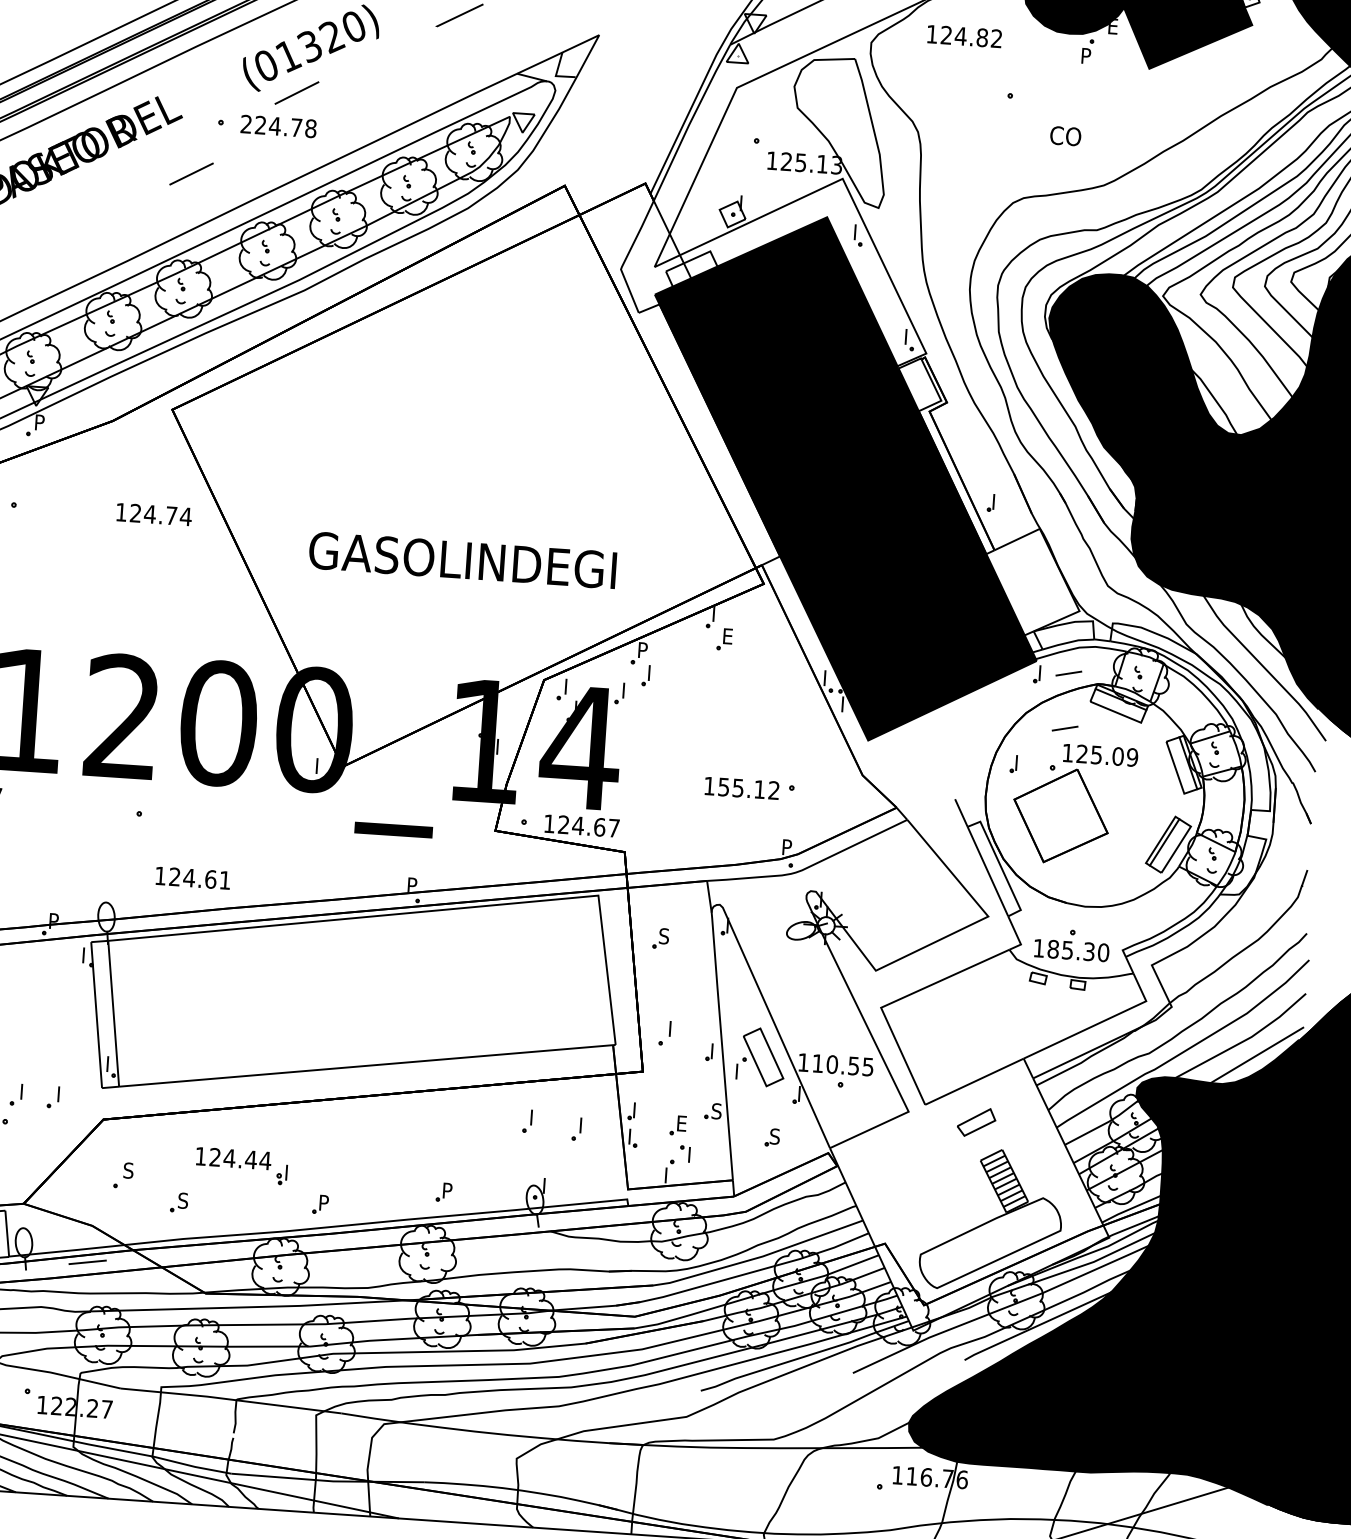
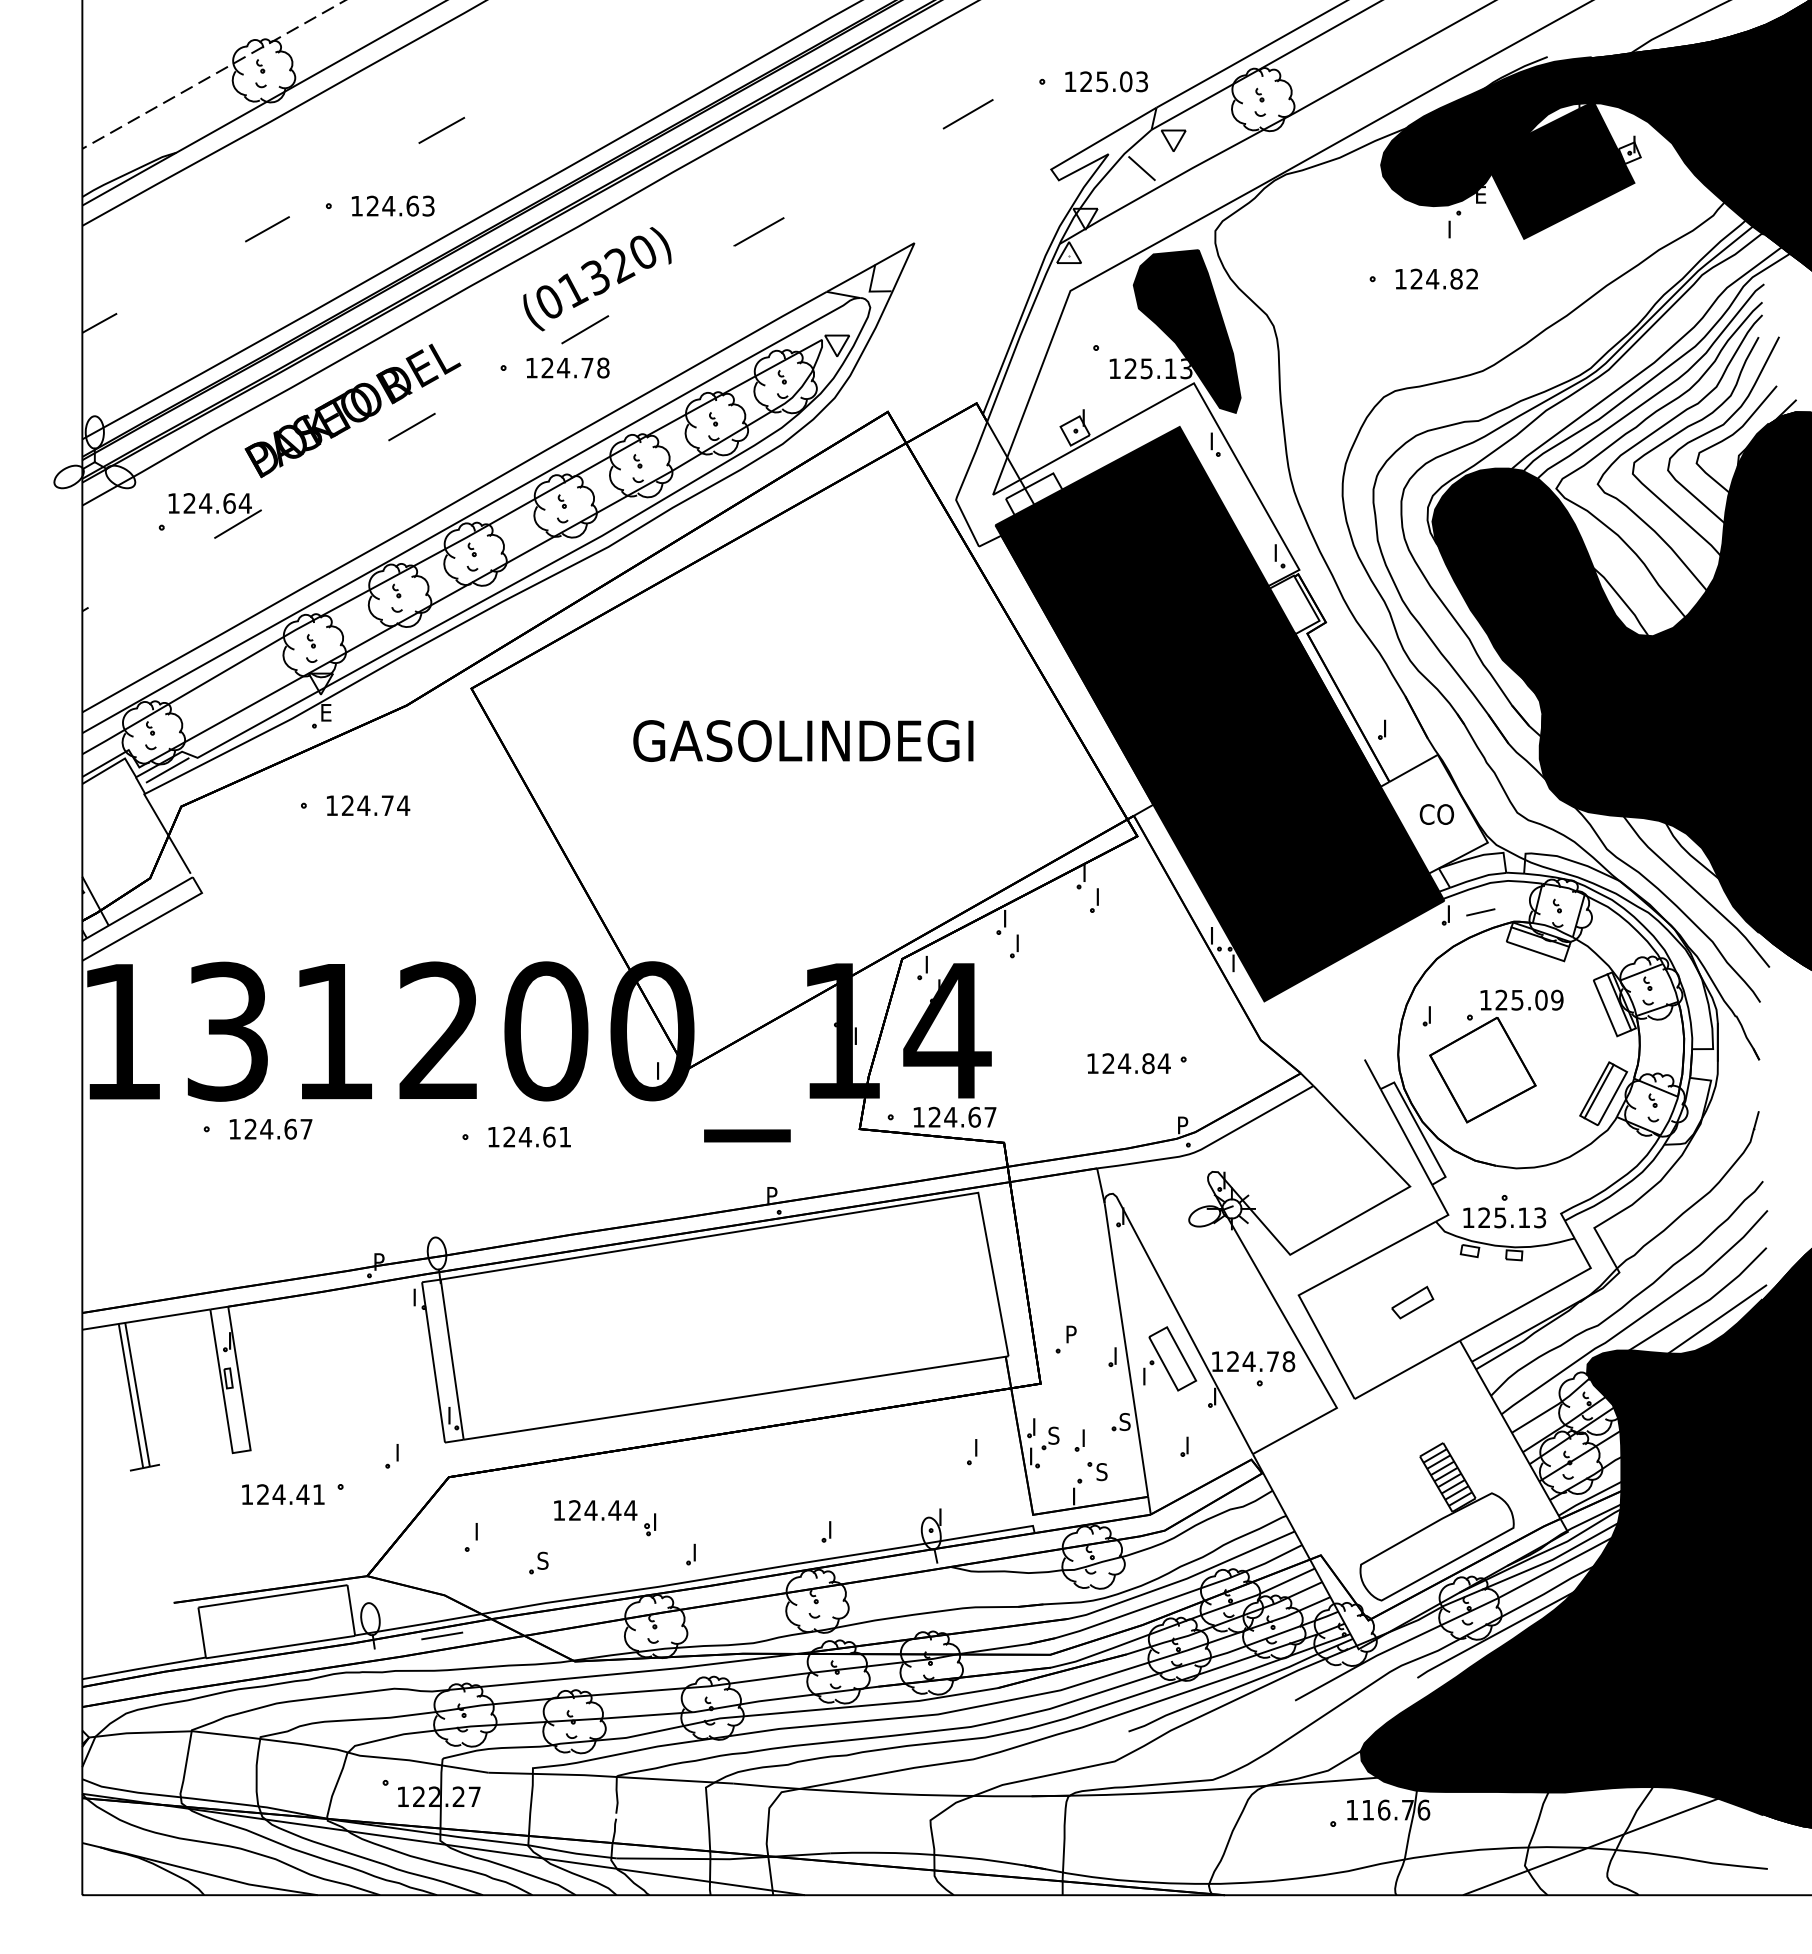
text: (964, 35) -> (1436, 278), moved
text: (1087, 52) -> (1454, 225), P -> I
text: (246, 123) -> (531, 367), 224.78 -> 124.78
fill: (839, 131) -> (1186, 331), added
text: (1065, 136) -> (1436, 814), moved
line: (191, 174) -> (411, 427), moved
text: (40, 422) -> (327, 712), P -> E
text: (154, 514) -> (368, 805), moved
text: (462, 559) -> (803, 740), moved
text: (728, 636) -> (1102, 896), E -> I
text: (644, 647) -> (1010, 915), P -> I
part: (619, 693) -> (986, 968), removed
line: (1064, 728) -> (1480, 973), removed
text: (749, 788) -> (1136, 1063), 155.12 -> 124.84
text: (192, 877) -> (529, 1136), moved
part: (660, 938) -> (1050, 1438), moved
text: (1078, 950) -> (1512, 1217), 185.30 -> 125.13
text: (674, 1025) -> (1072, 1330), I -> P
text: (843, 1065) -> (1261, 1361), 110.55 -> 124.78
part: (15, 1094) -> (350, 1456), removed
part: (527, 1121) -> (917, 1447), removed
part: (976, 1122) -> (1412, 1302), moved
text: (682, 1123) -> (1088, 1437), E -> I
text: (774, 1136) -> (1190, 1445), S -> I
text: (692, 1155) -> (1101, 1472), I -> S
text: (128, 1170) -> (480, 1531), S -> I
text: (449, 1187) -> (835, 1526), P -> I
text: (325, 1199) -> (699, 1548), P -> I

